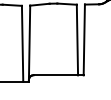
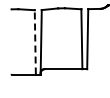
line: (22, 42) -> (35, 41), solid -> dashed

